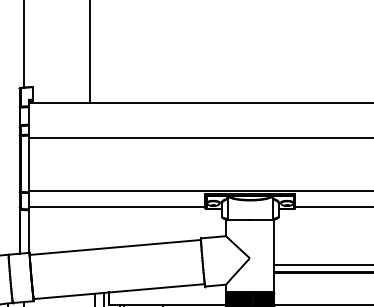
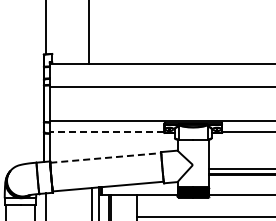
line: (116, 206) -> (106, 131), solid -> dashed
line: (114, 246) -> (105, 157), solid -> dashed

